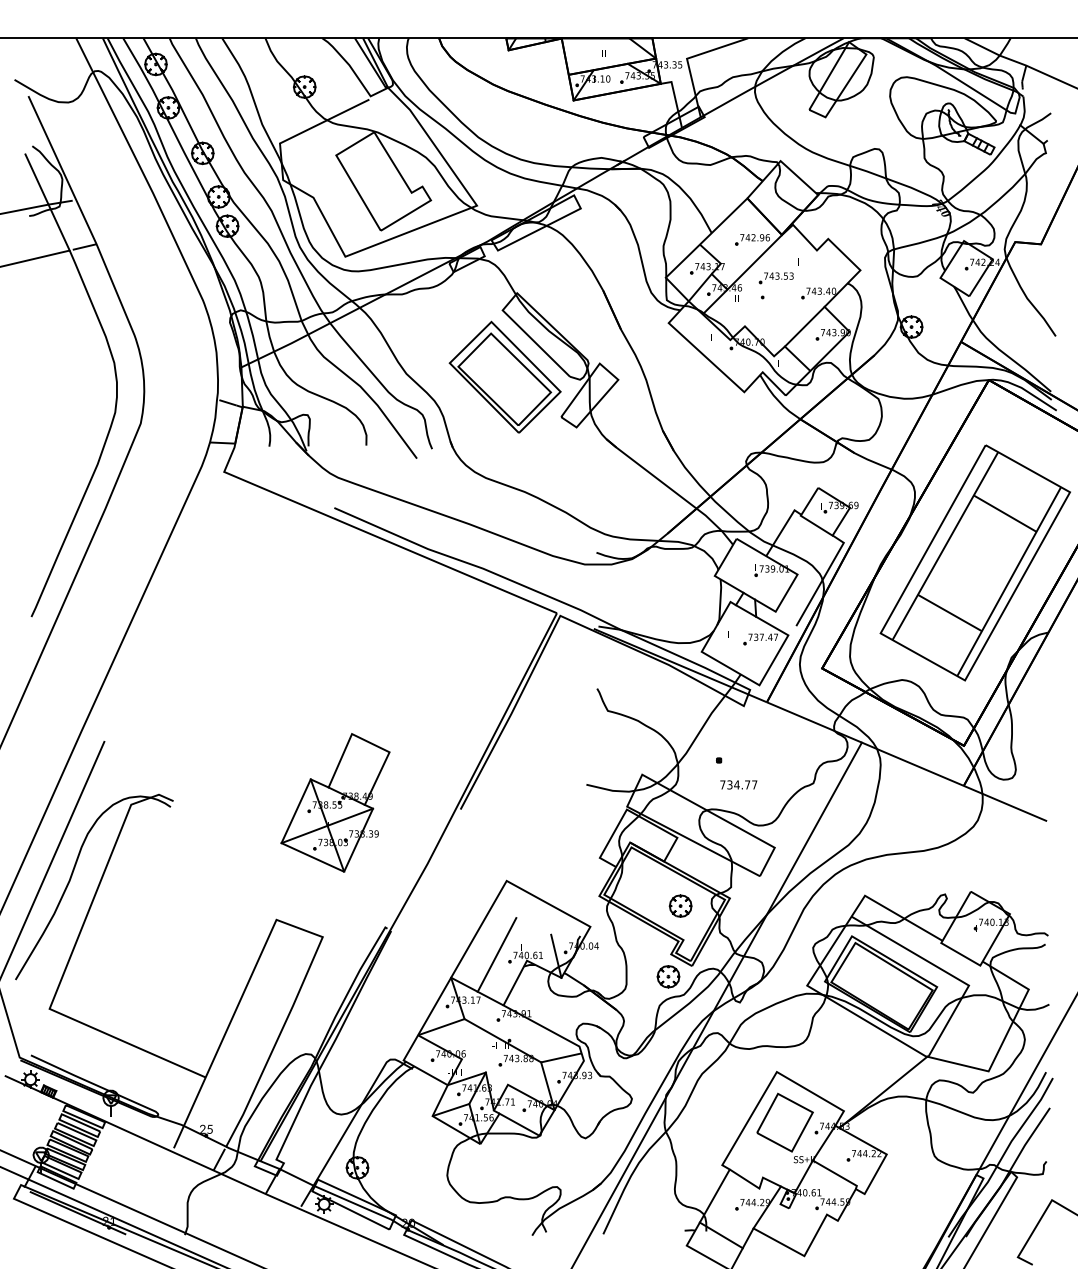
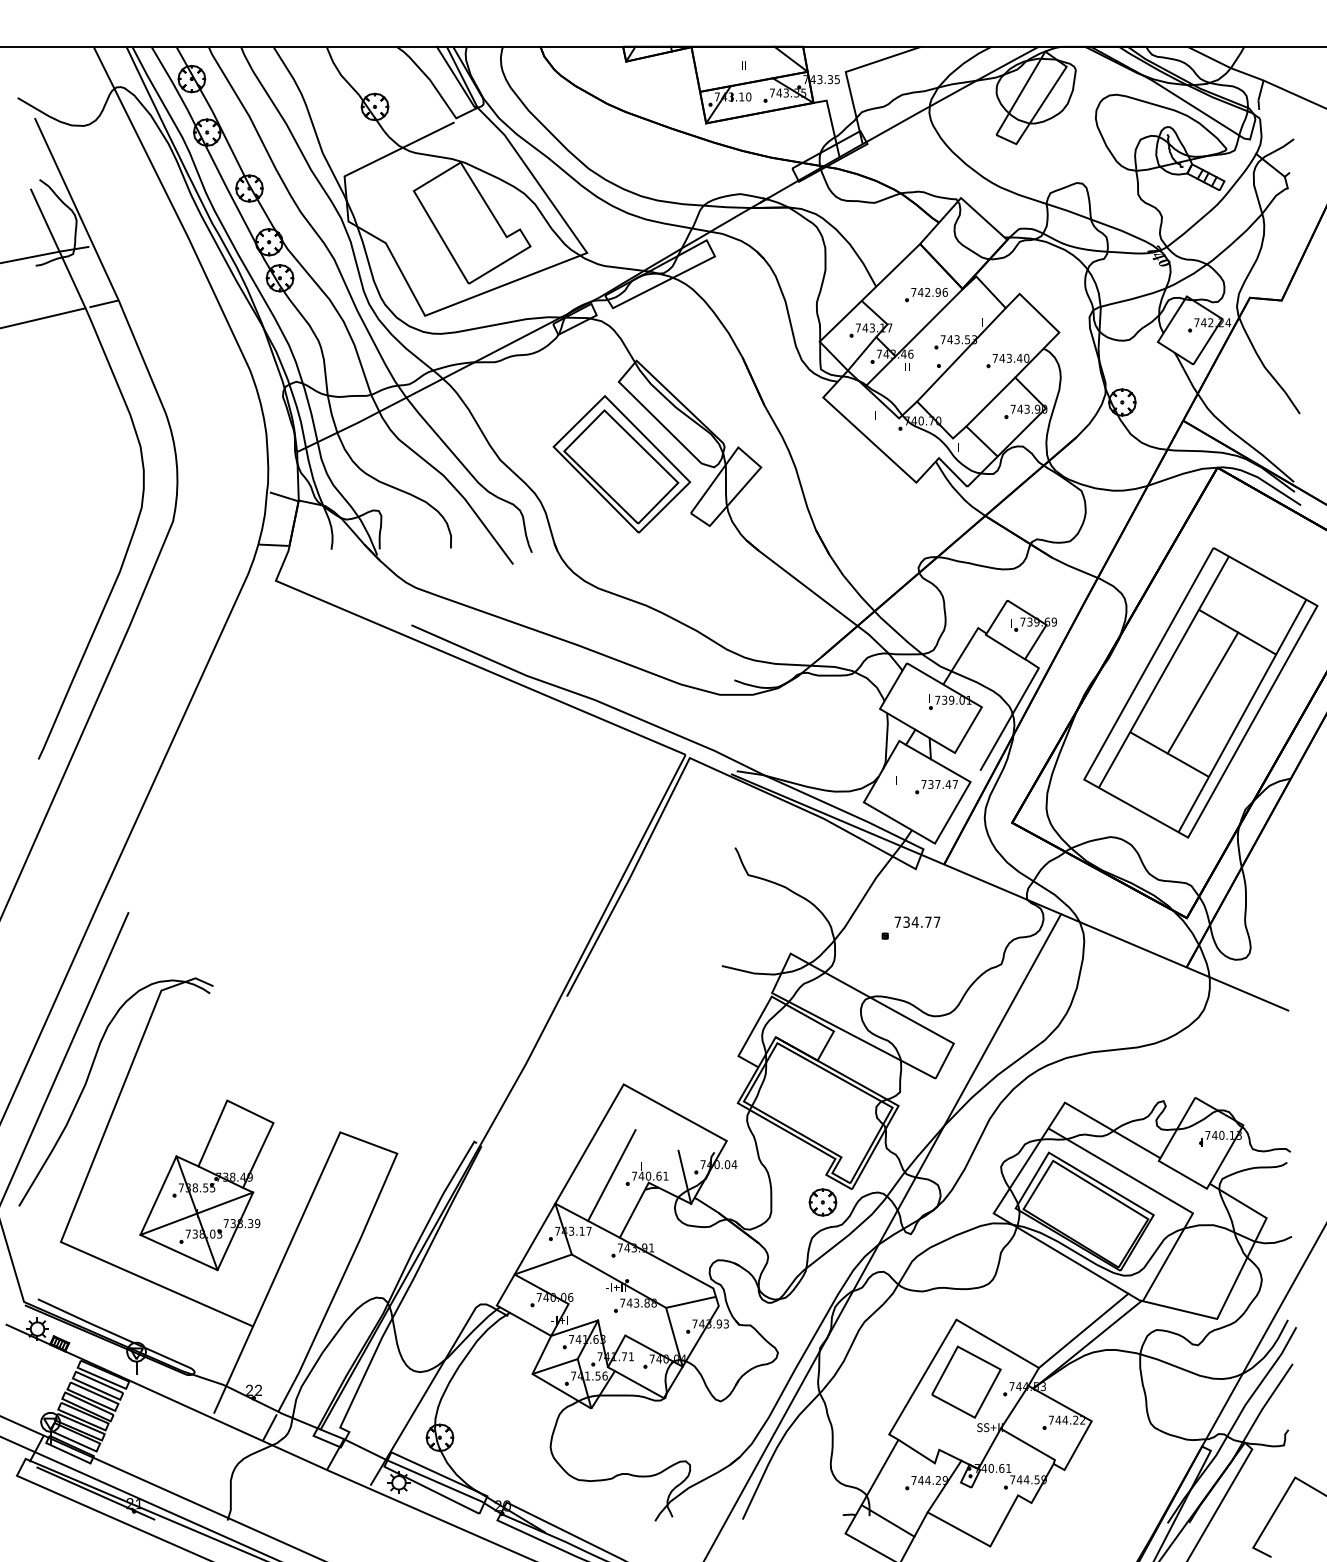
line: (781, 288) -> (961, 354), added
line: (976, 562) -> (1202, 692), added
text: (738, 784) -> (917, 921), moved
part: (335, 803) -> (206, 1185), moved
part: (680, 906) -> (837, 1115), removed
line: (880, 1080) -> (1083, 1330), added
text: (210, 1128) -> (258, 1389), 25 -> 22

